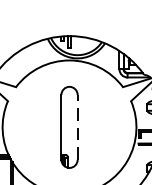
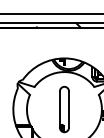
line: (76, 127) -> (68, 109), dashed -> solid

